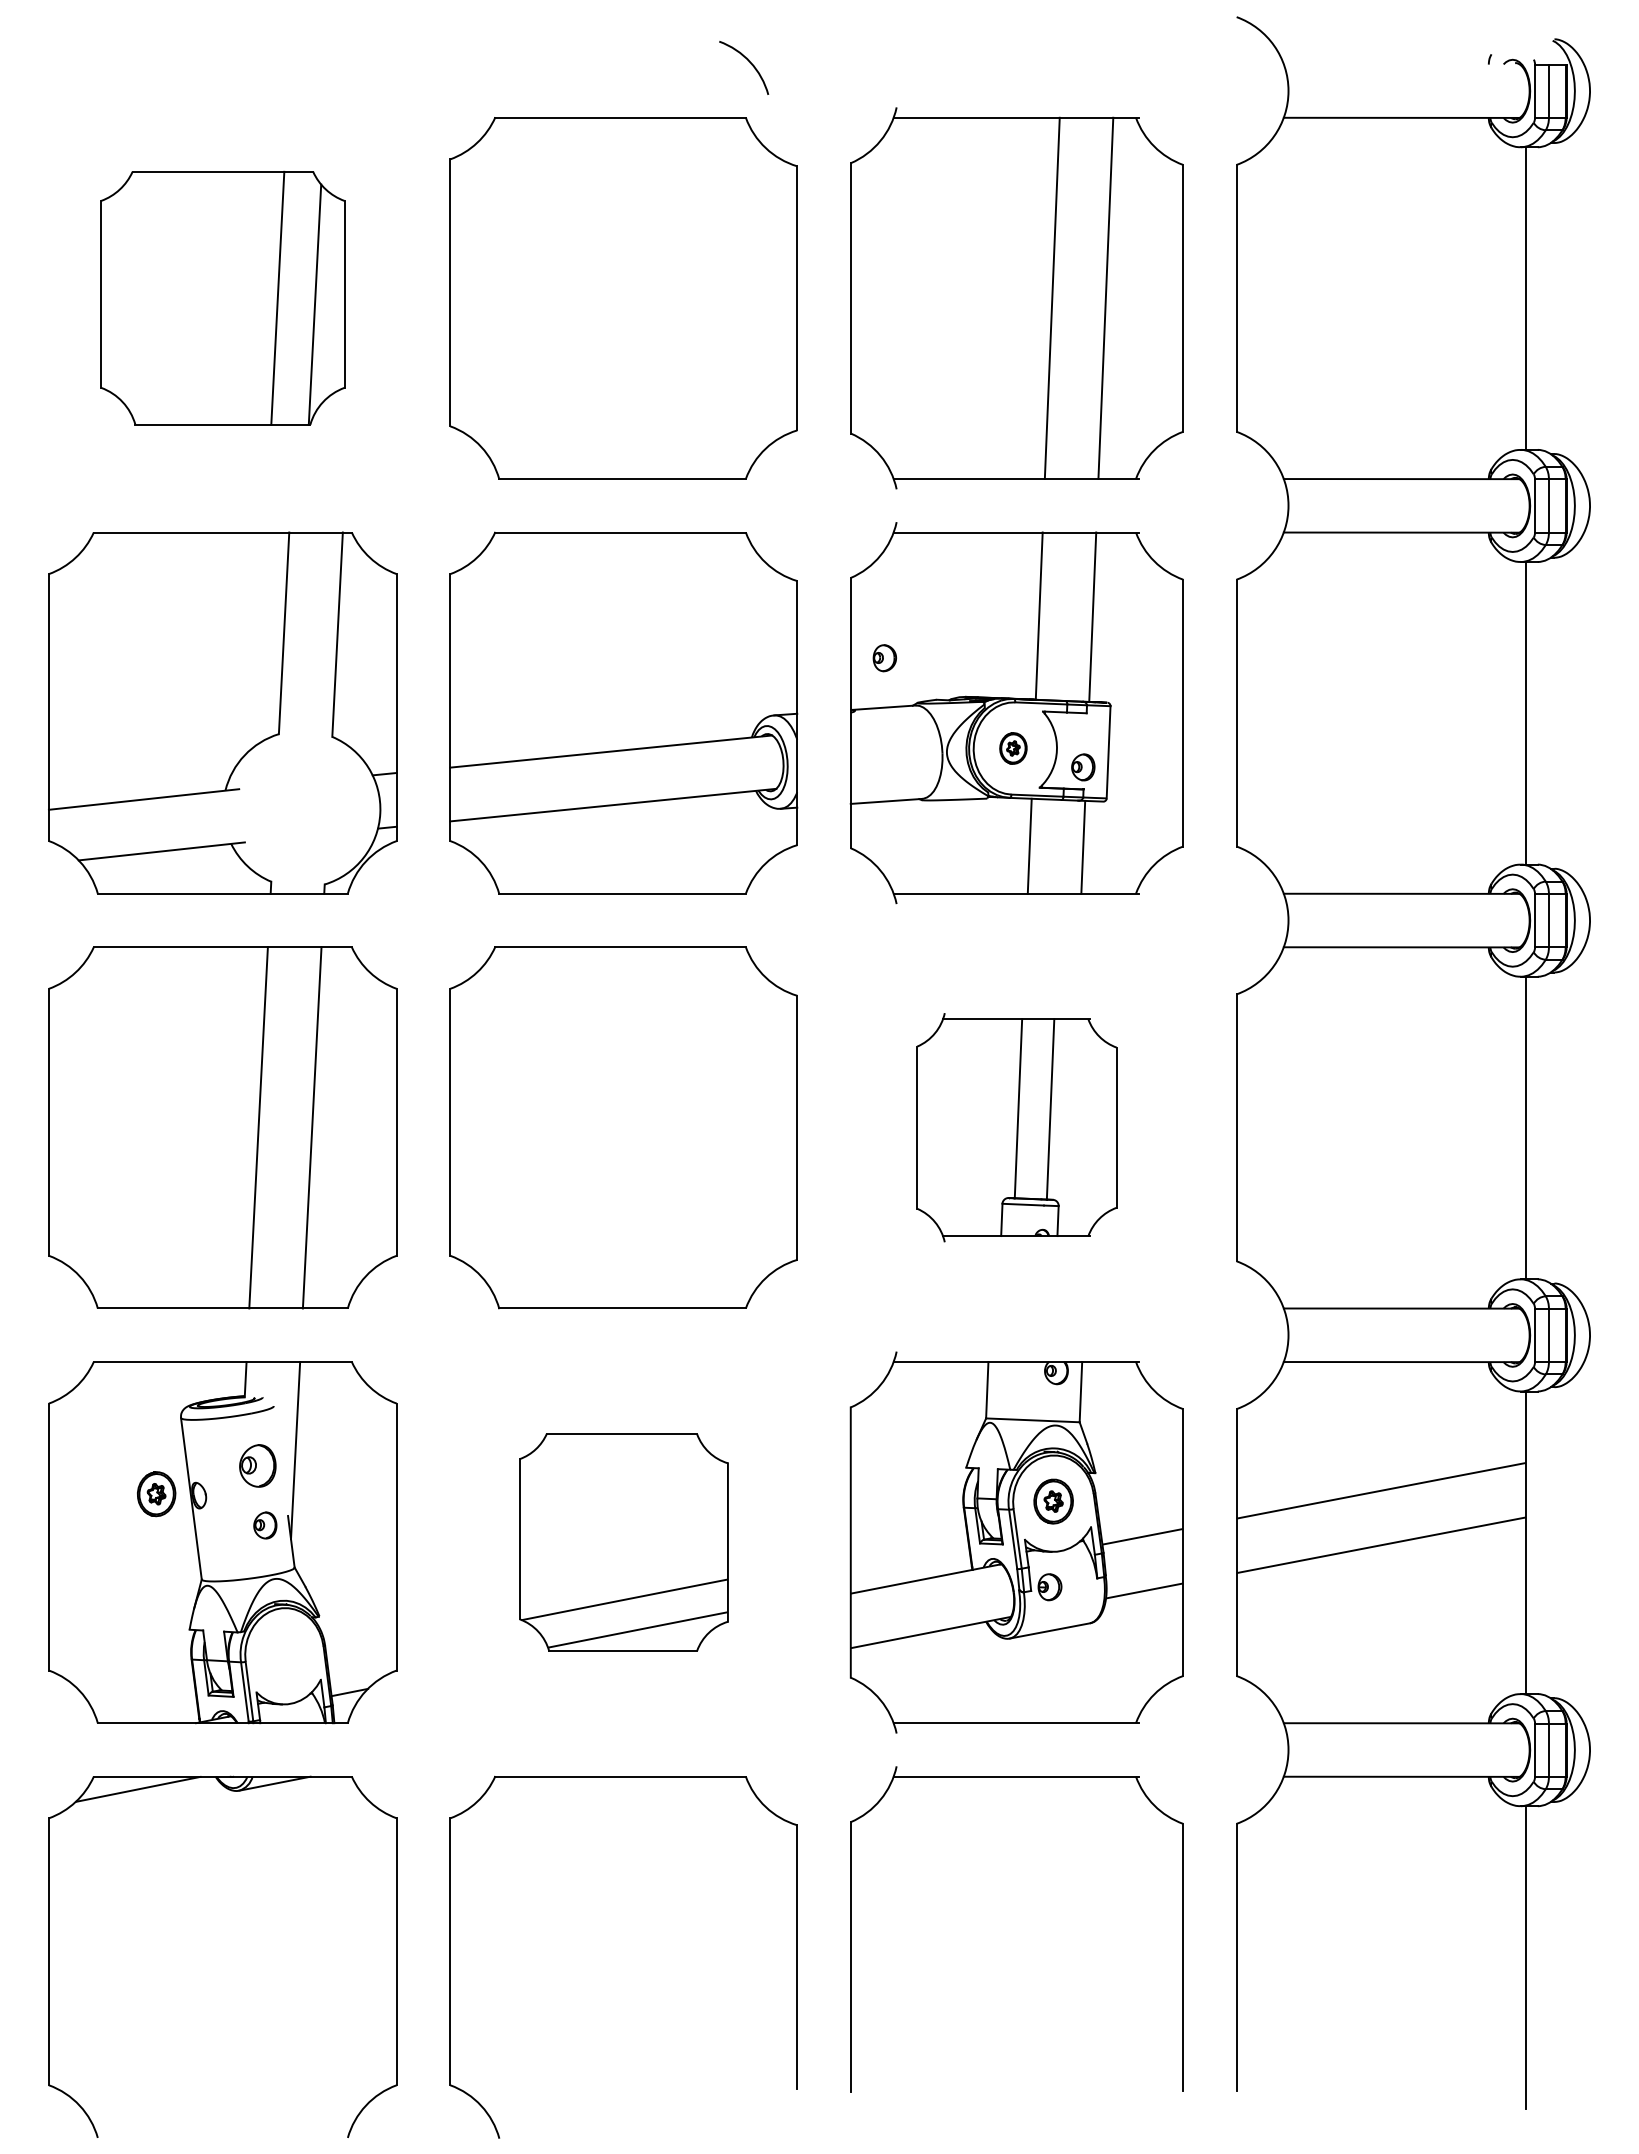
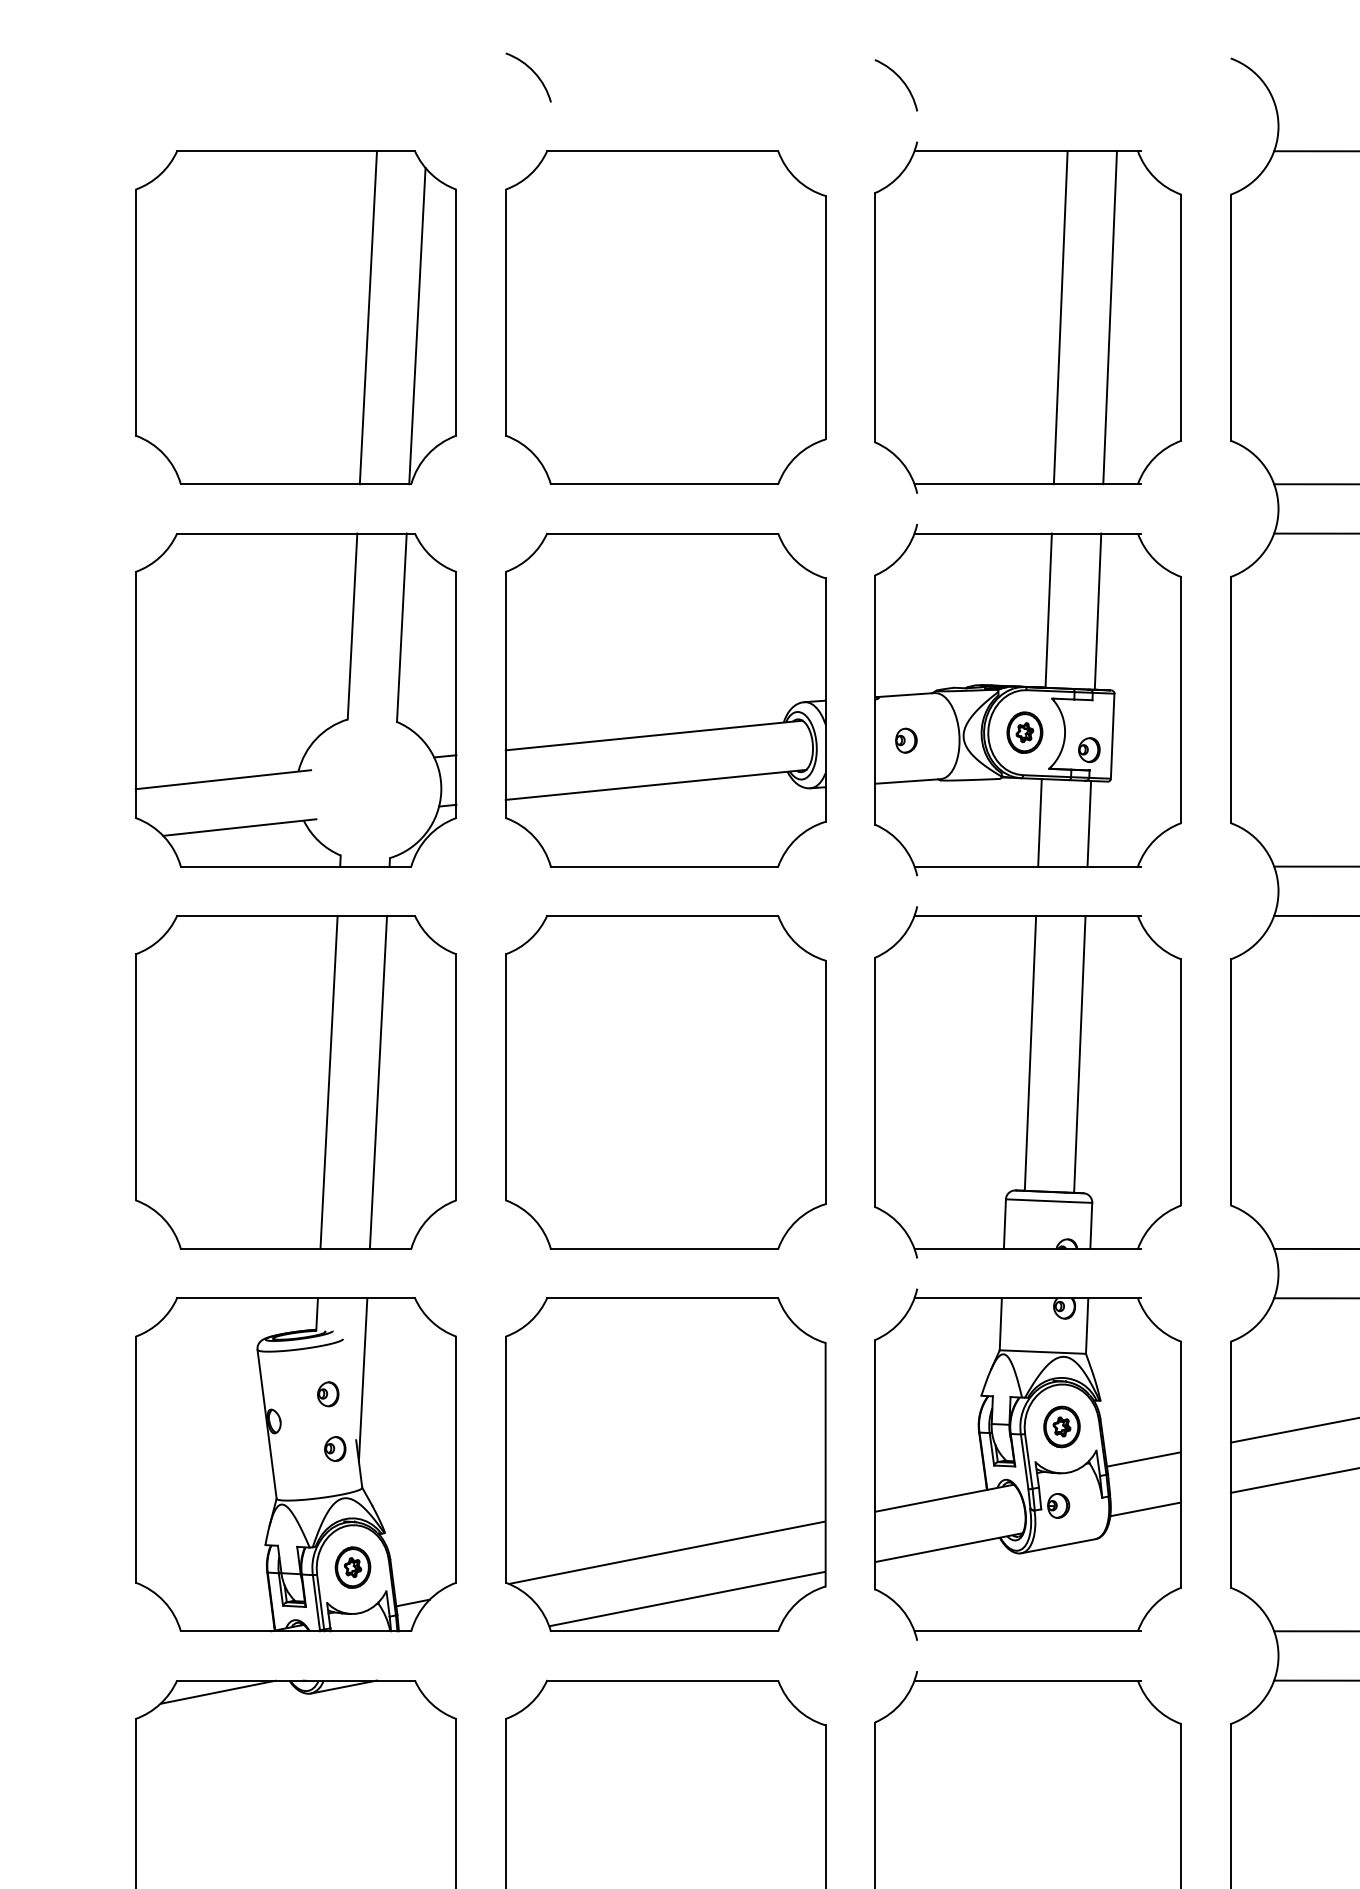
arc: (878, 40) -> (900, 79), added
arc: (749, 62) -> (533, 72), moved
part: (222, 297) -> (295, 316), size x1.43
part: (884, 658) -> (906, 740), moved
part: (1013, 748) -> (1024, 732), size x1.43
part: (1016, 1127) -> (1027, 1082), size x1.67
part: (257, 1466) -> (328, 1394), size x0.62
part: (156, 1494) -> (352, 1567), moved
part: (623, 1542) -> (665, 1464), size x1.67

